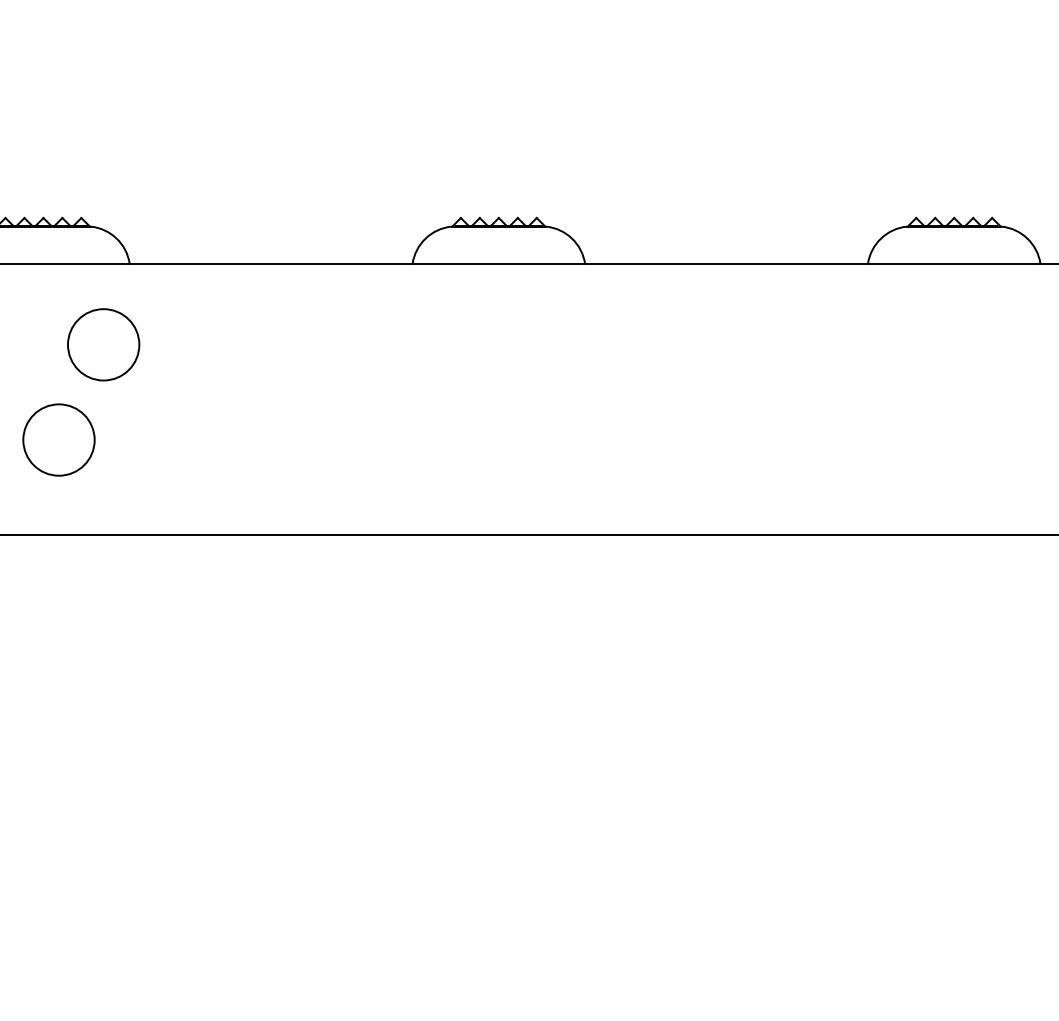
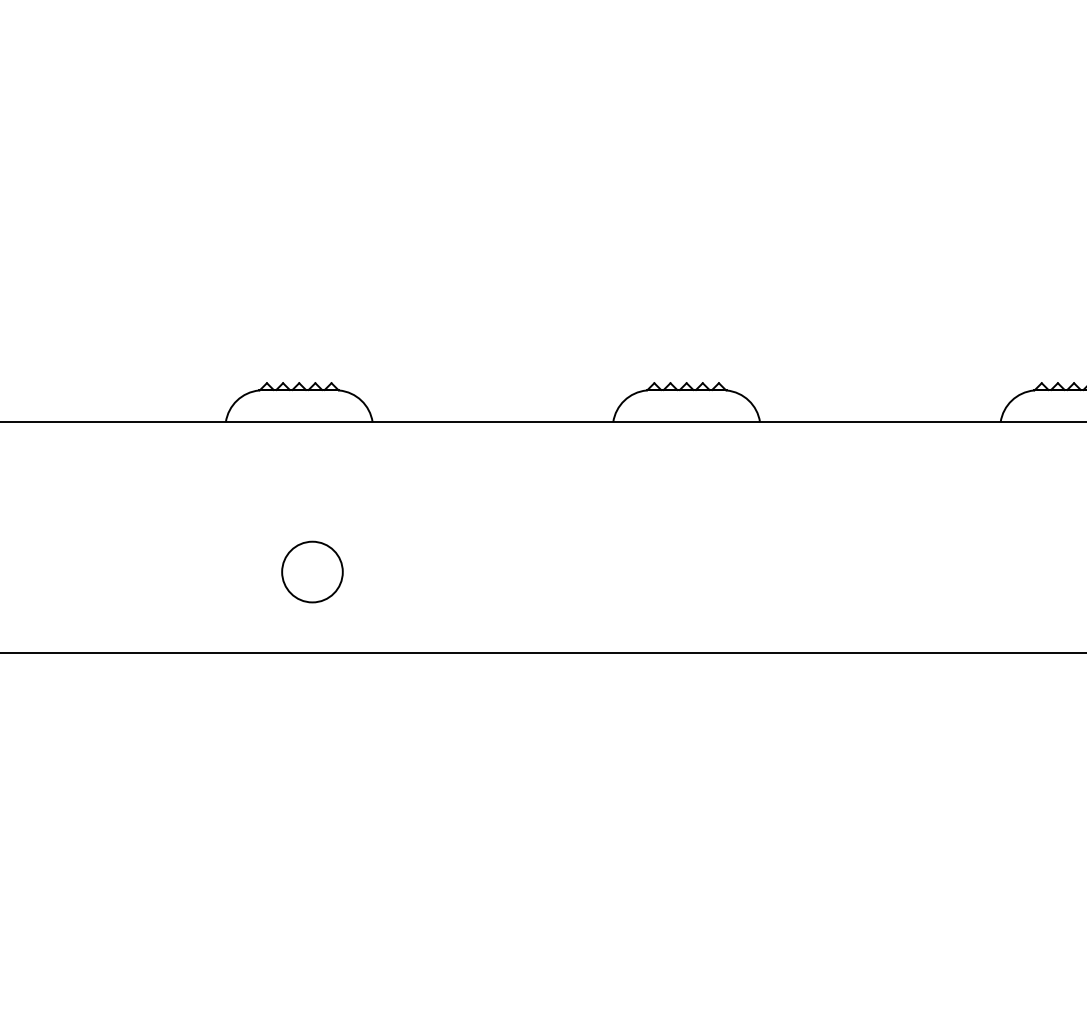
circle: (103, 344) -> (350, 490), removed

